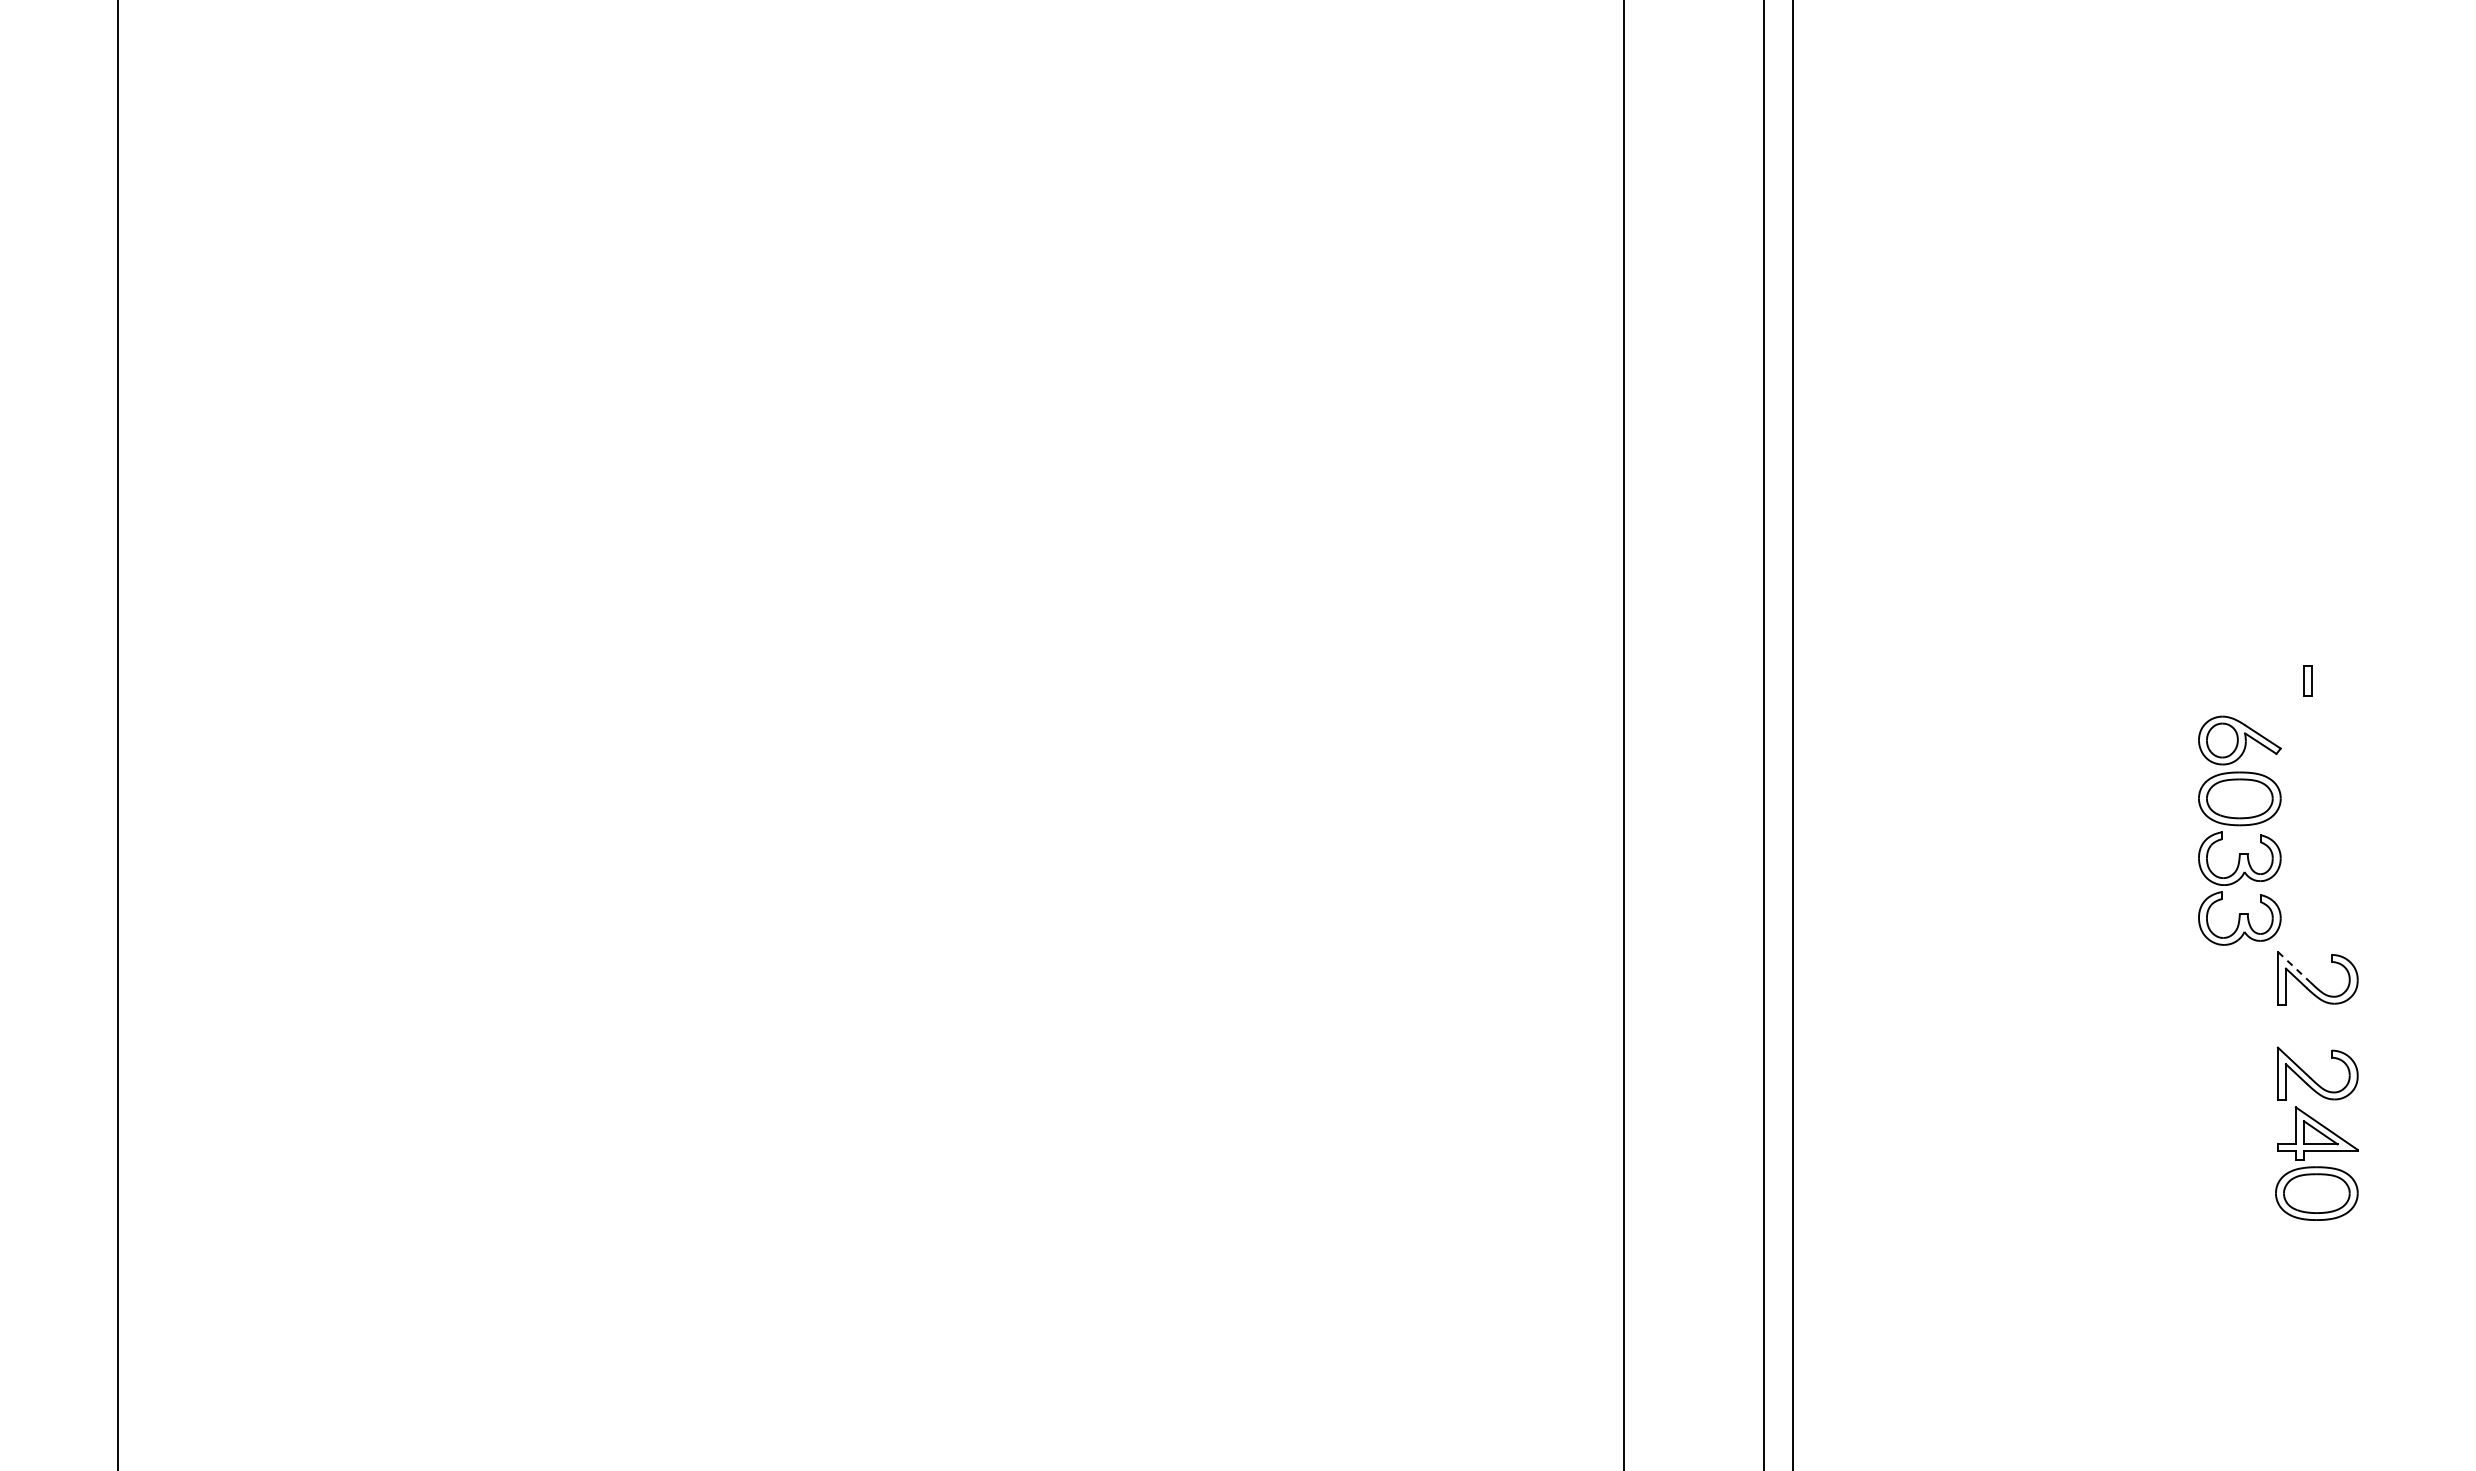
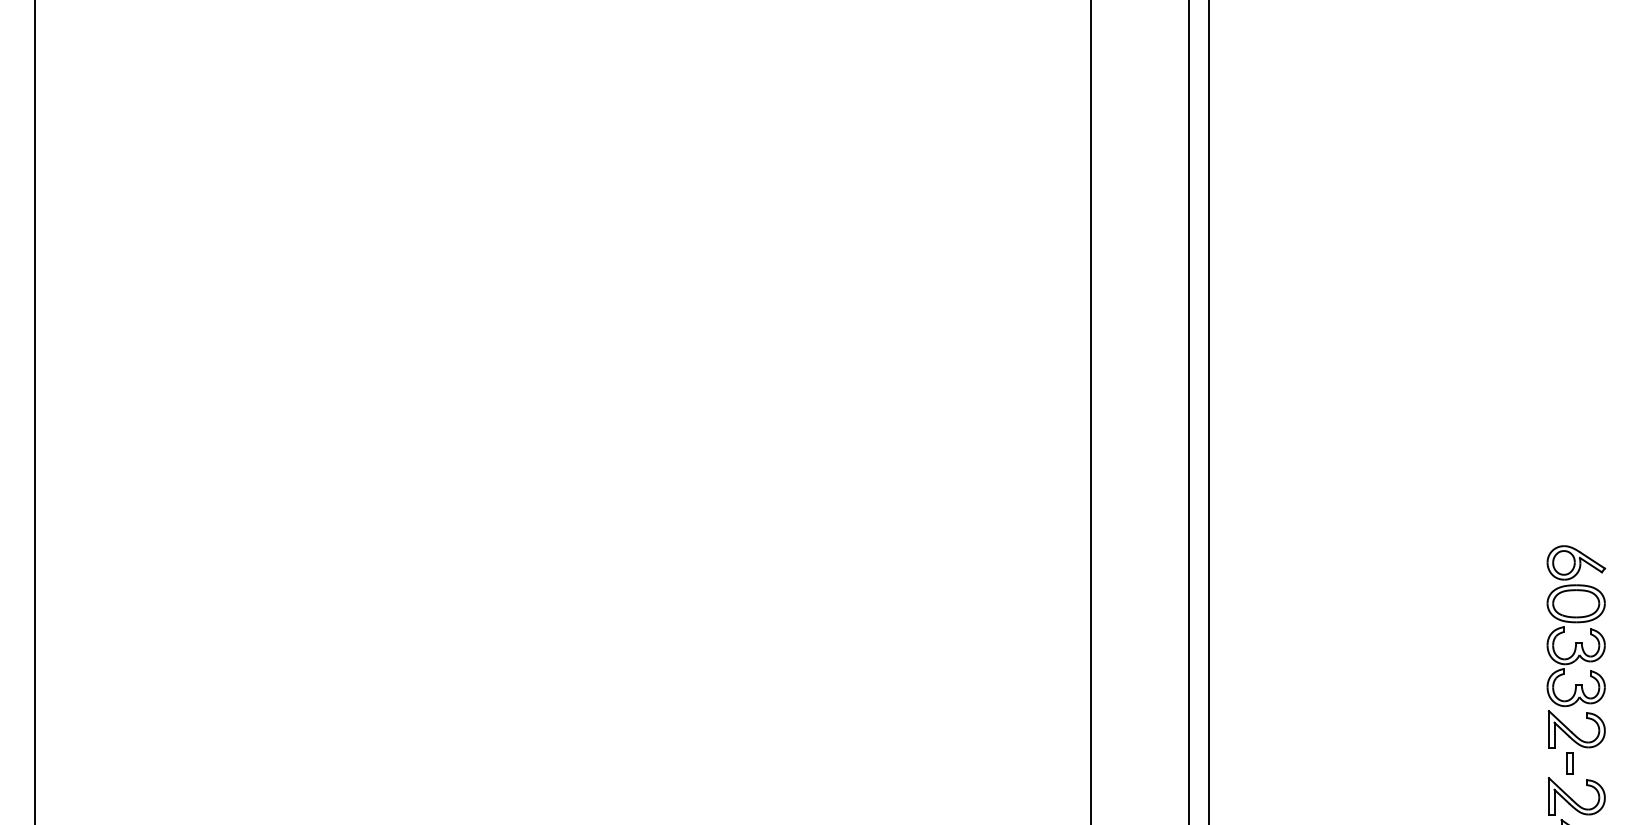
part: (2307, 680) -> (1569, 763), moved
part: (2239, 830) -> (1575, 625), moved
line: (2294, 967) -> (1560, 721), dashed -> solid

